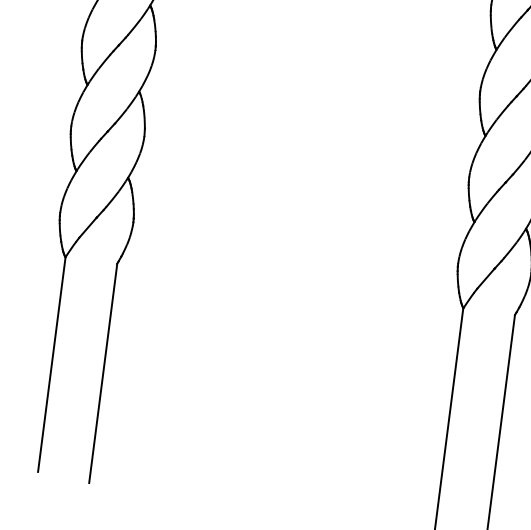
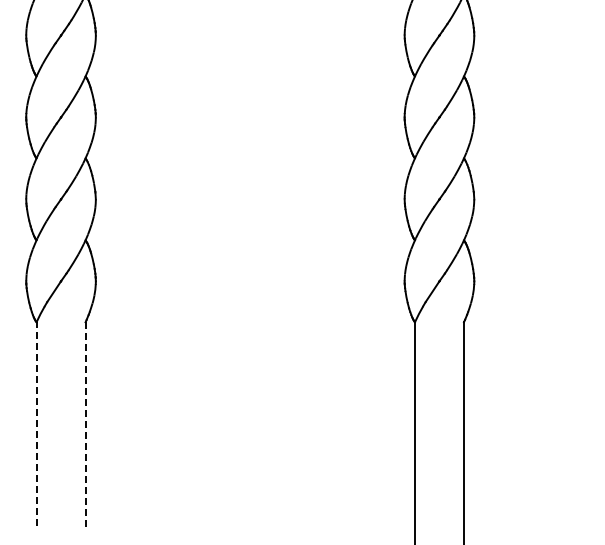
line: (51, 363) -> (36, 423), solid -> dashed
line: (102, 373) -> (85, 426), solid -> dashed

